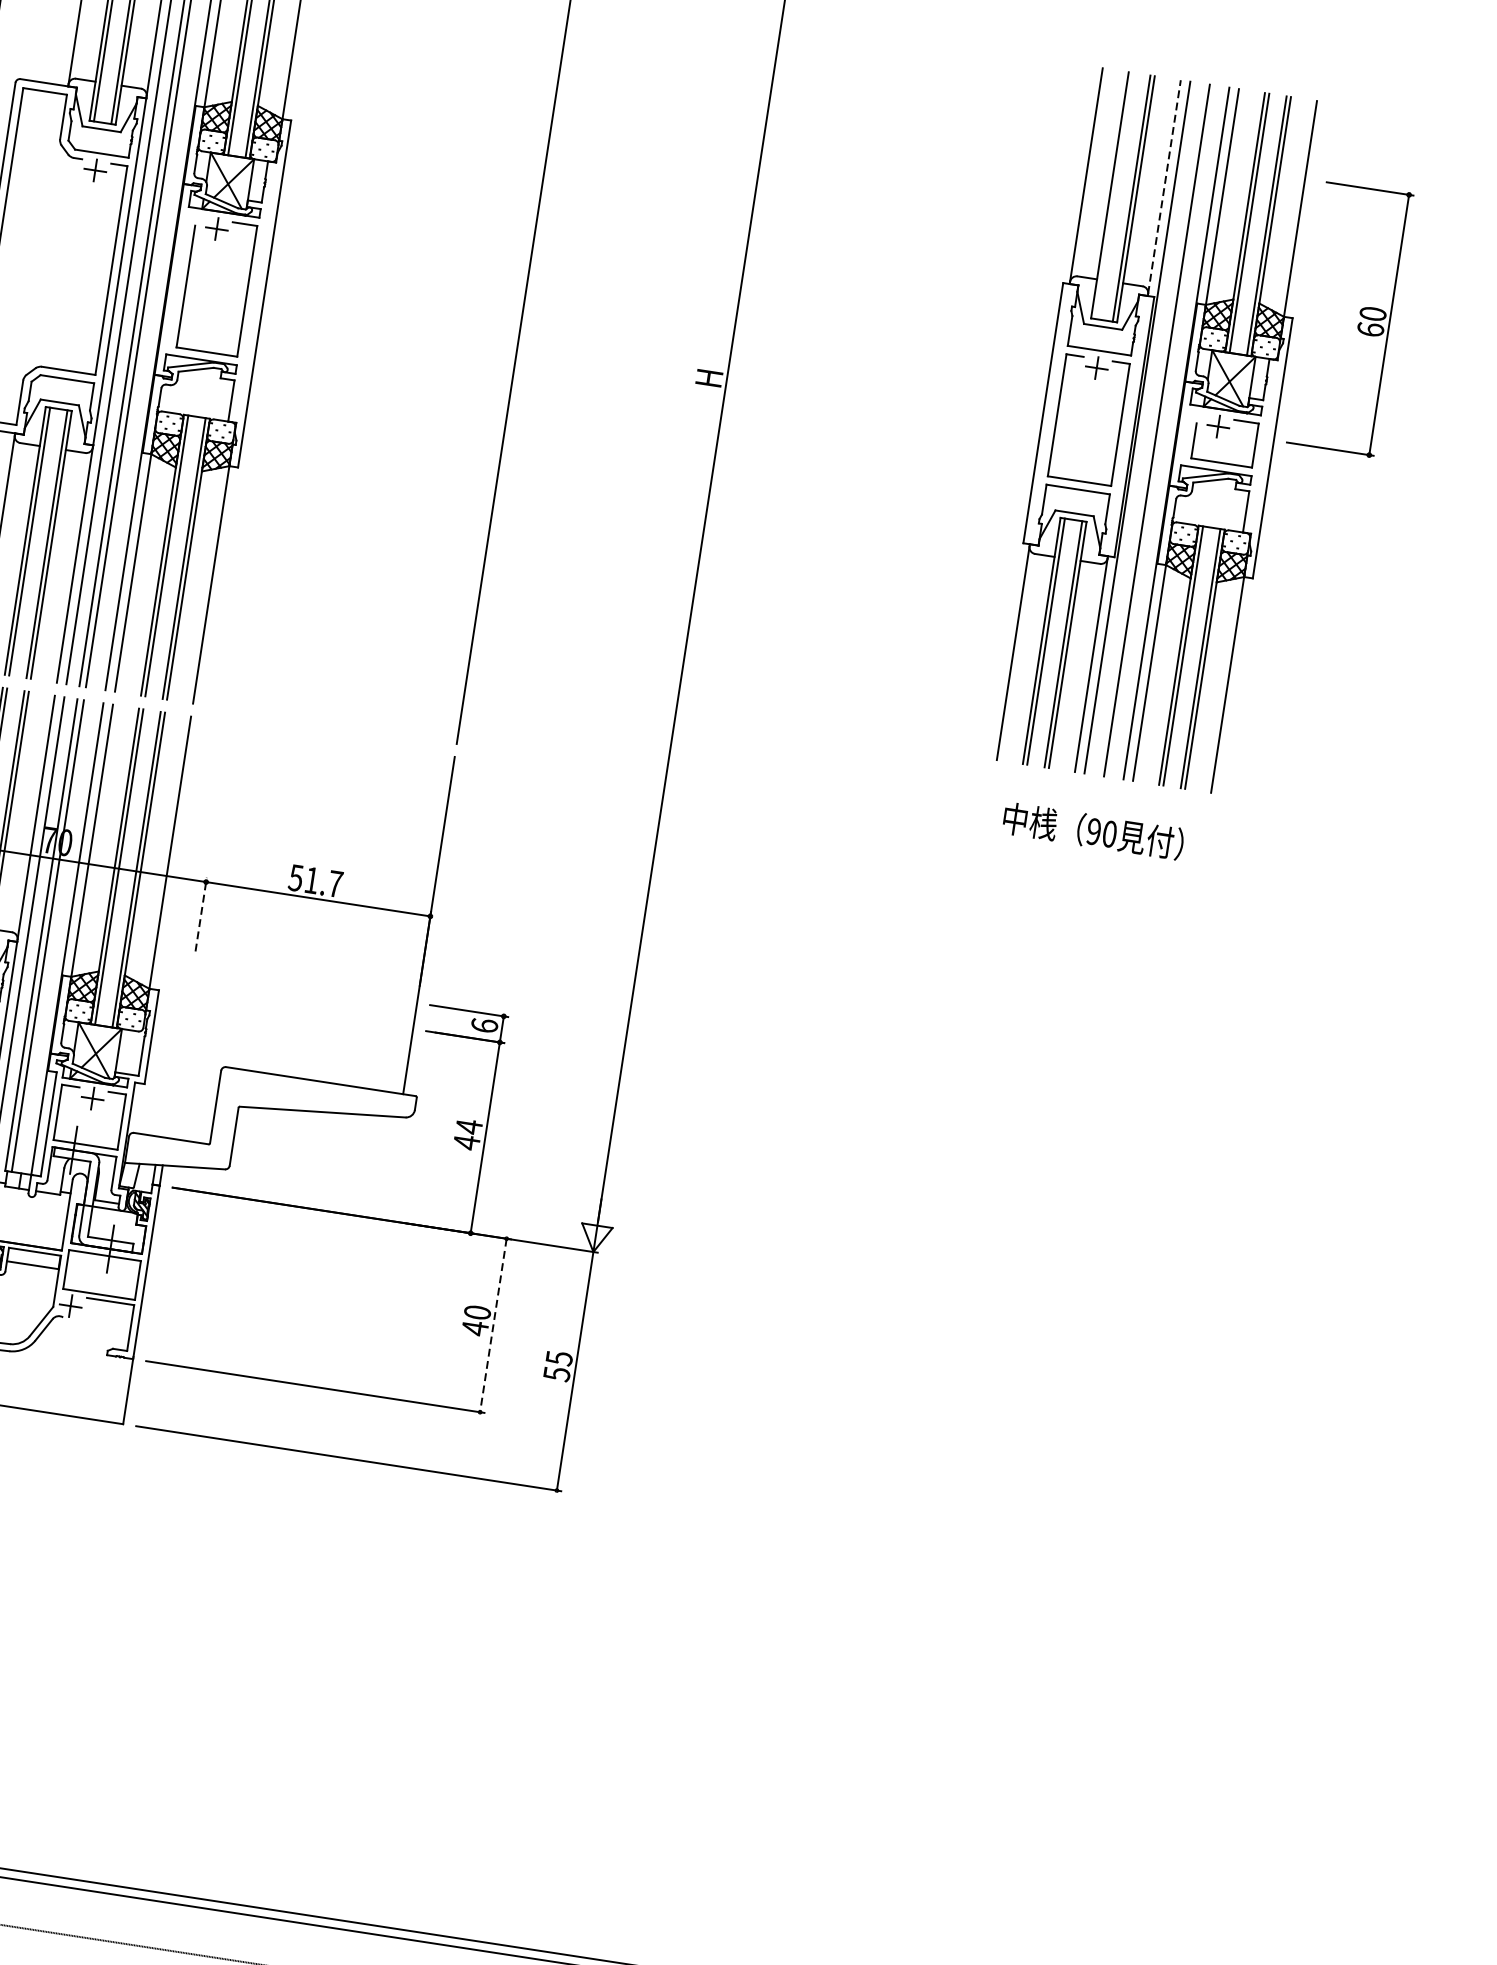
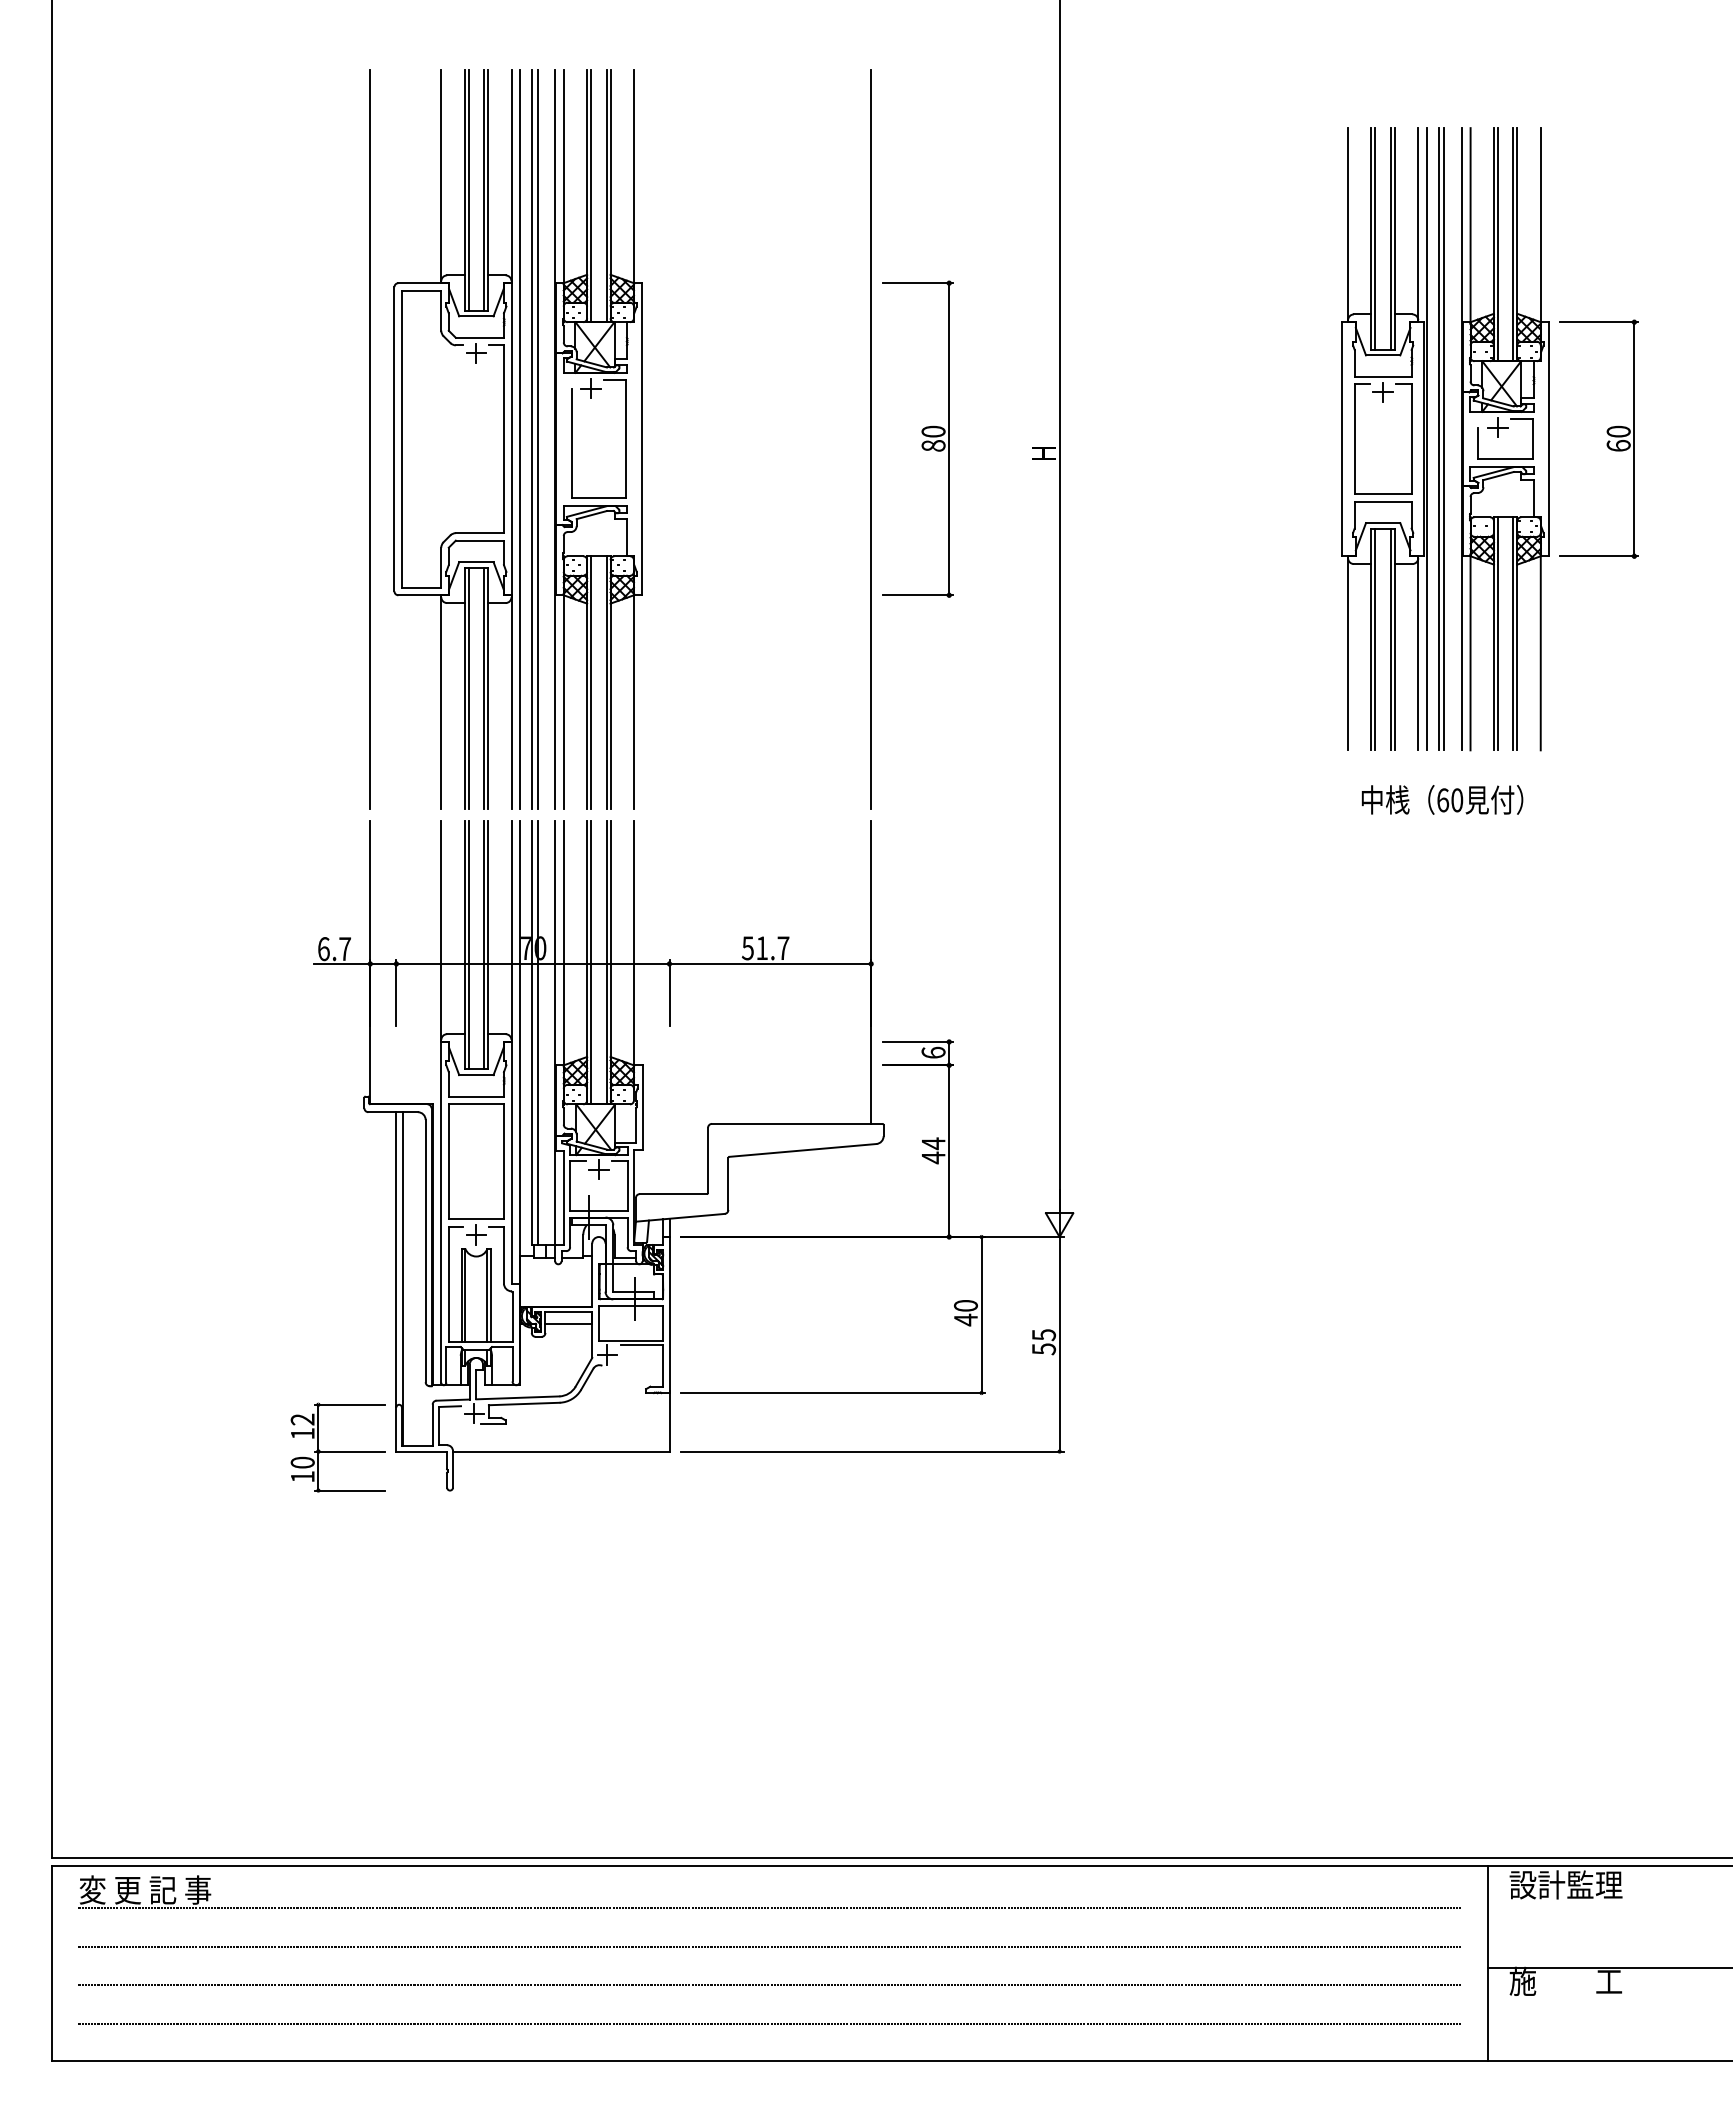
line: (1164, 186) -> (1418, 223), dashed -> solid
line: (1114, 195) -> (1375, 238), added
part: (1357, 325) -> (1606, 443), moved
part: (577, 336) -> (922, 434), added
line: (1150, 429) -> (1438, 439), added
text: (1094, 832) -> (1443, 800), 90 -> 60
line: (201, 913) -> (669, 992), dashed -> solid
line: (493, 1325) -> (981, 1315), dashed -> solid

